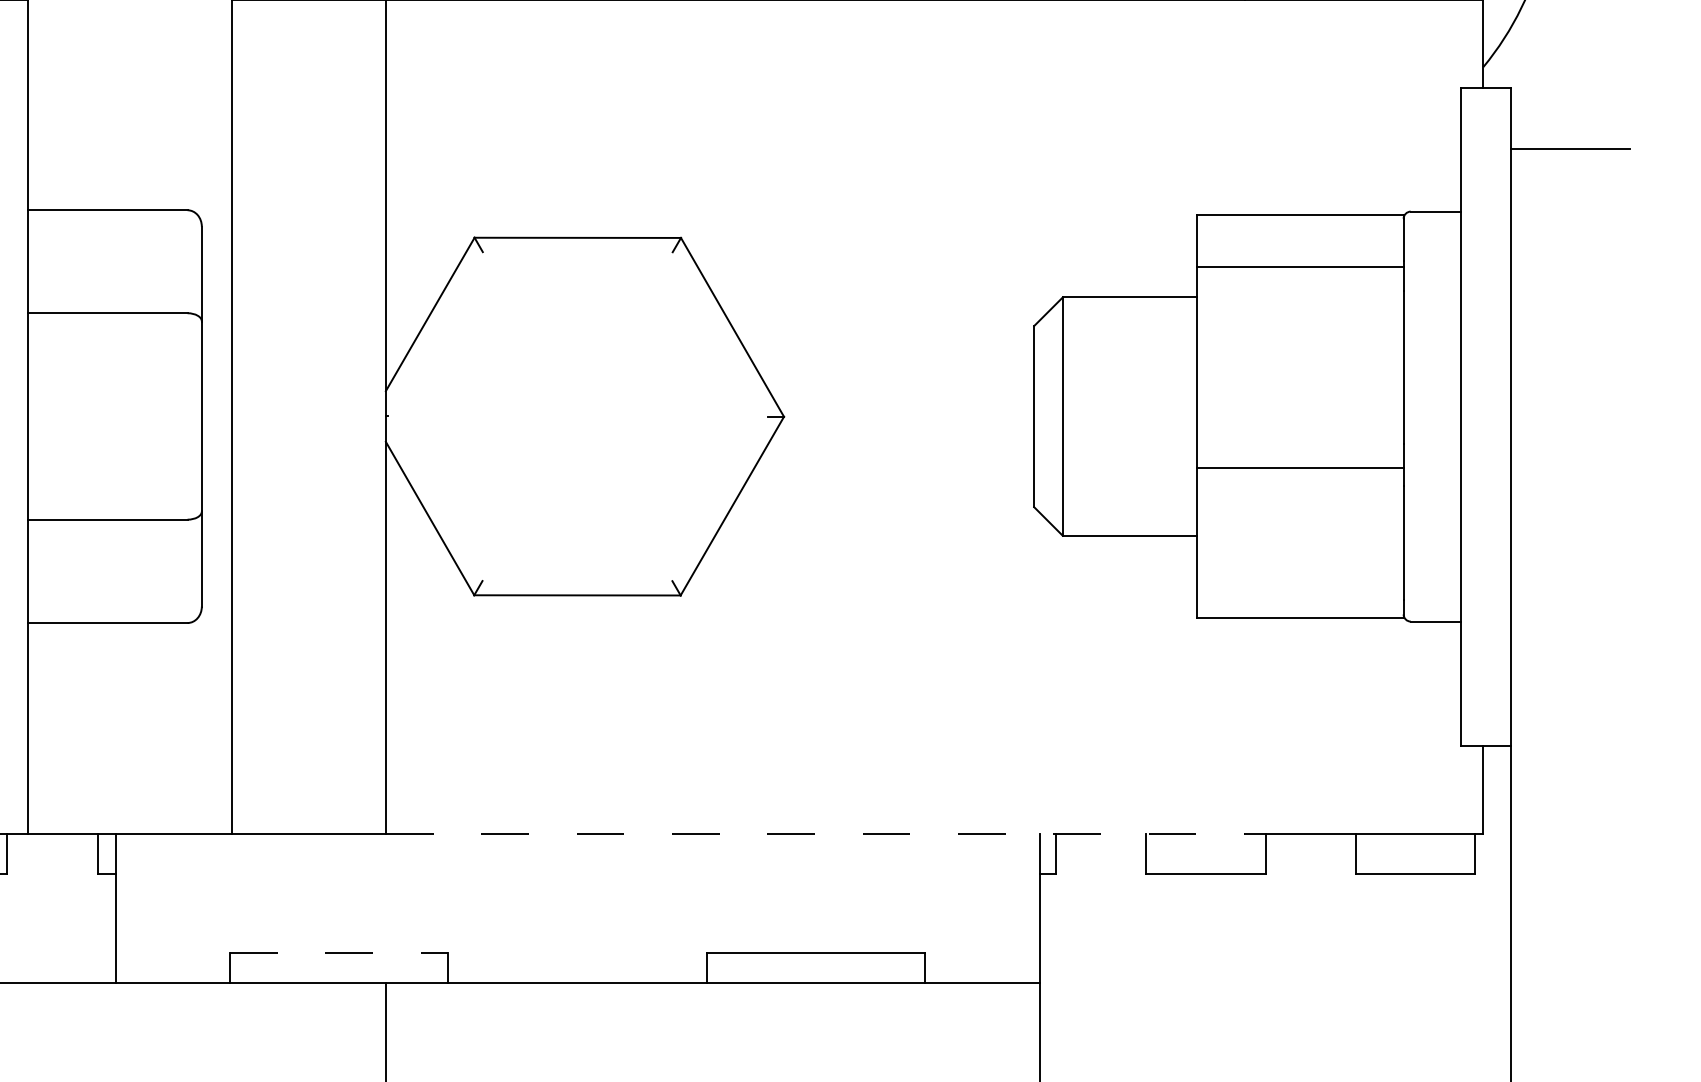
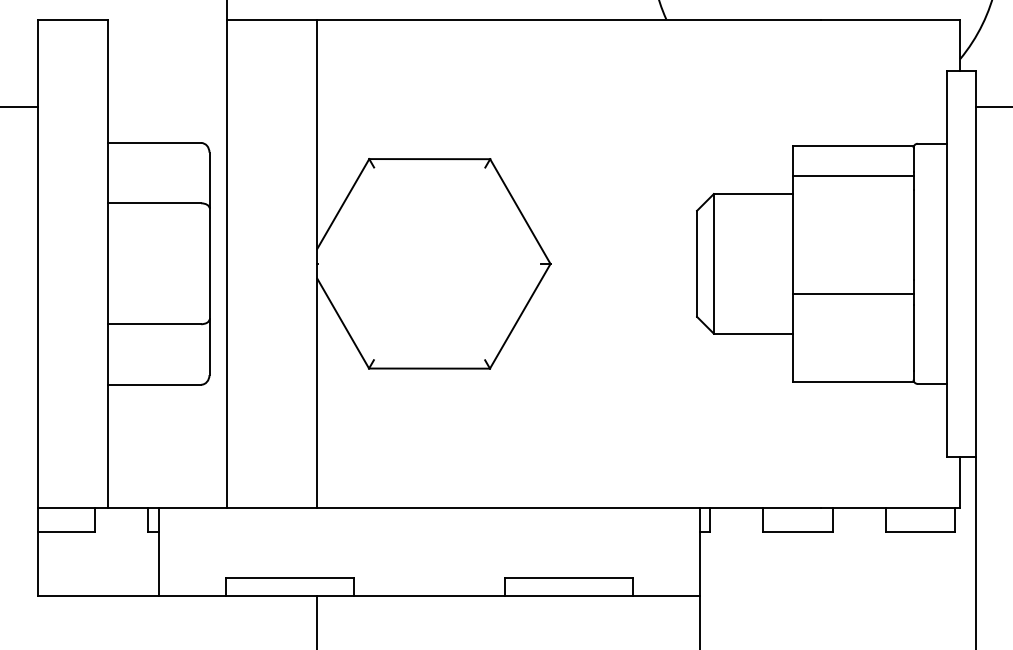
line: (814, 834) -> (568, 508), dashed -> solid
line: (340, 953) -> (290, 578), dashed -> solid

